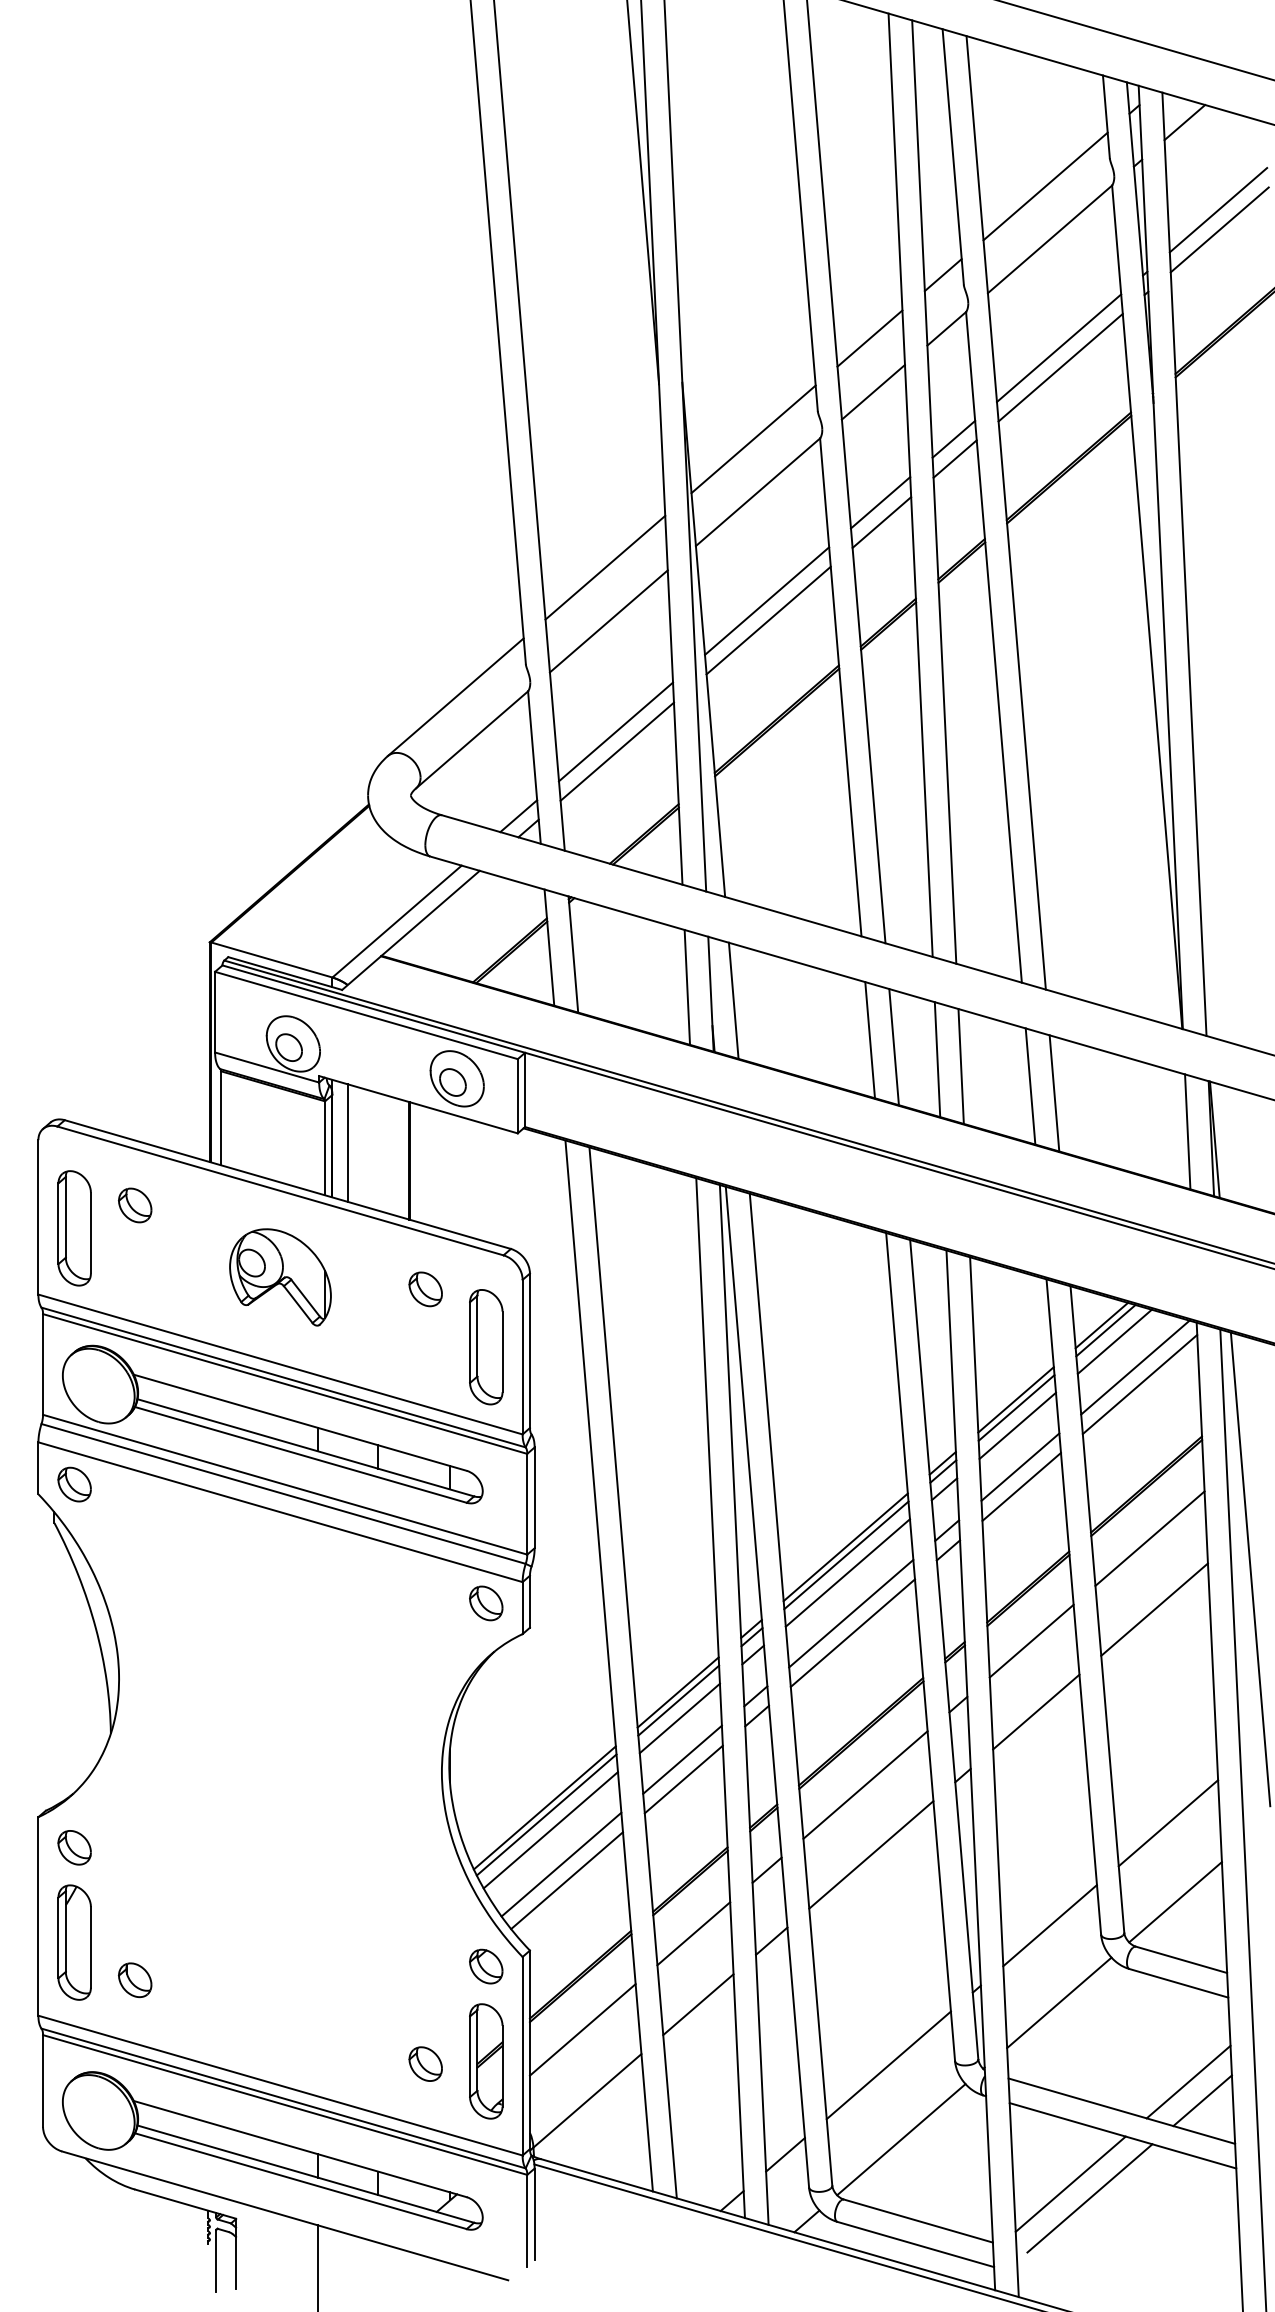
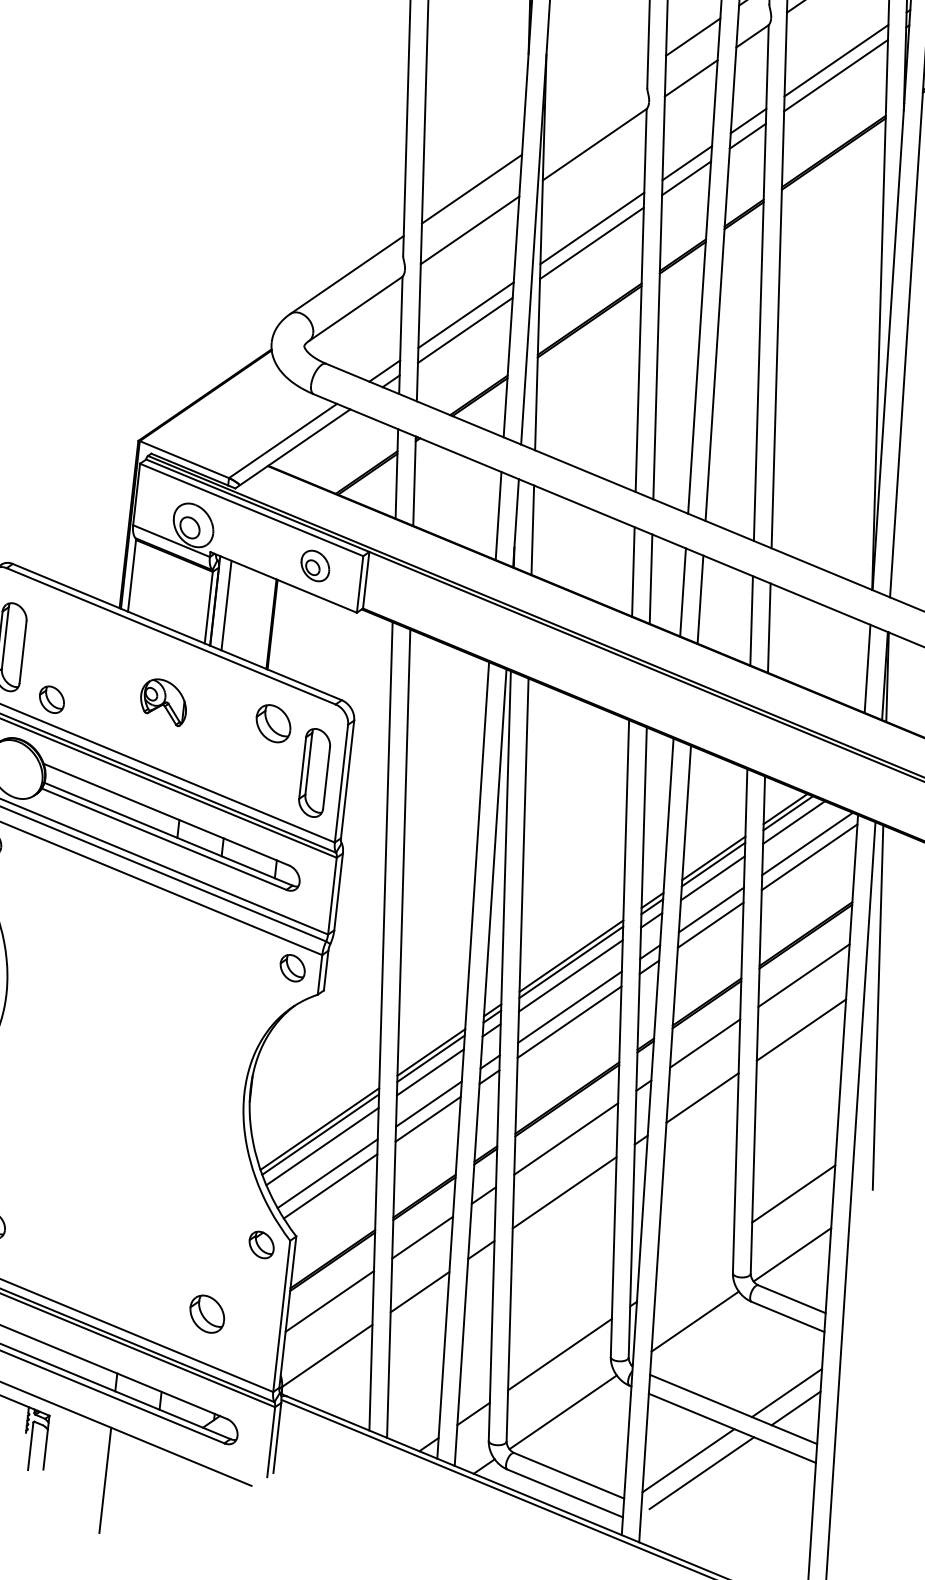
line: (753, 439) -> (595, 104), removed
part: (456, 1078) -> (314, 565), size x0.7
part: (135, 1205) -> (52, 699), moved
part: (280, 1277) -> (163, 702), size x0.6
part: (425, 1289) -> (273, 723), size x1.4
line: (1049, 1925) -> (694, 1261), removed
part: (486, 2061) -> (253, 1317), removed
part: (425, 2063) -> (207, 1313), size x1.4

